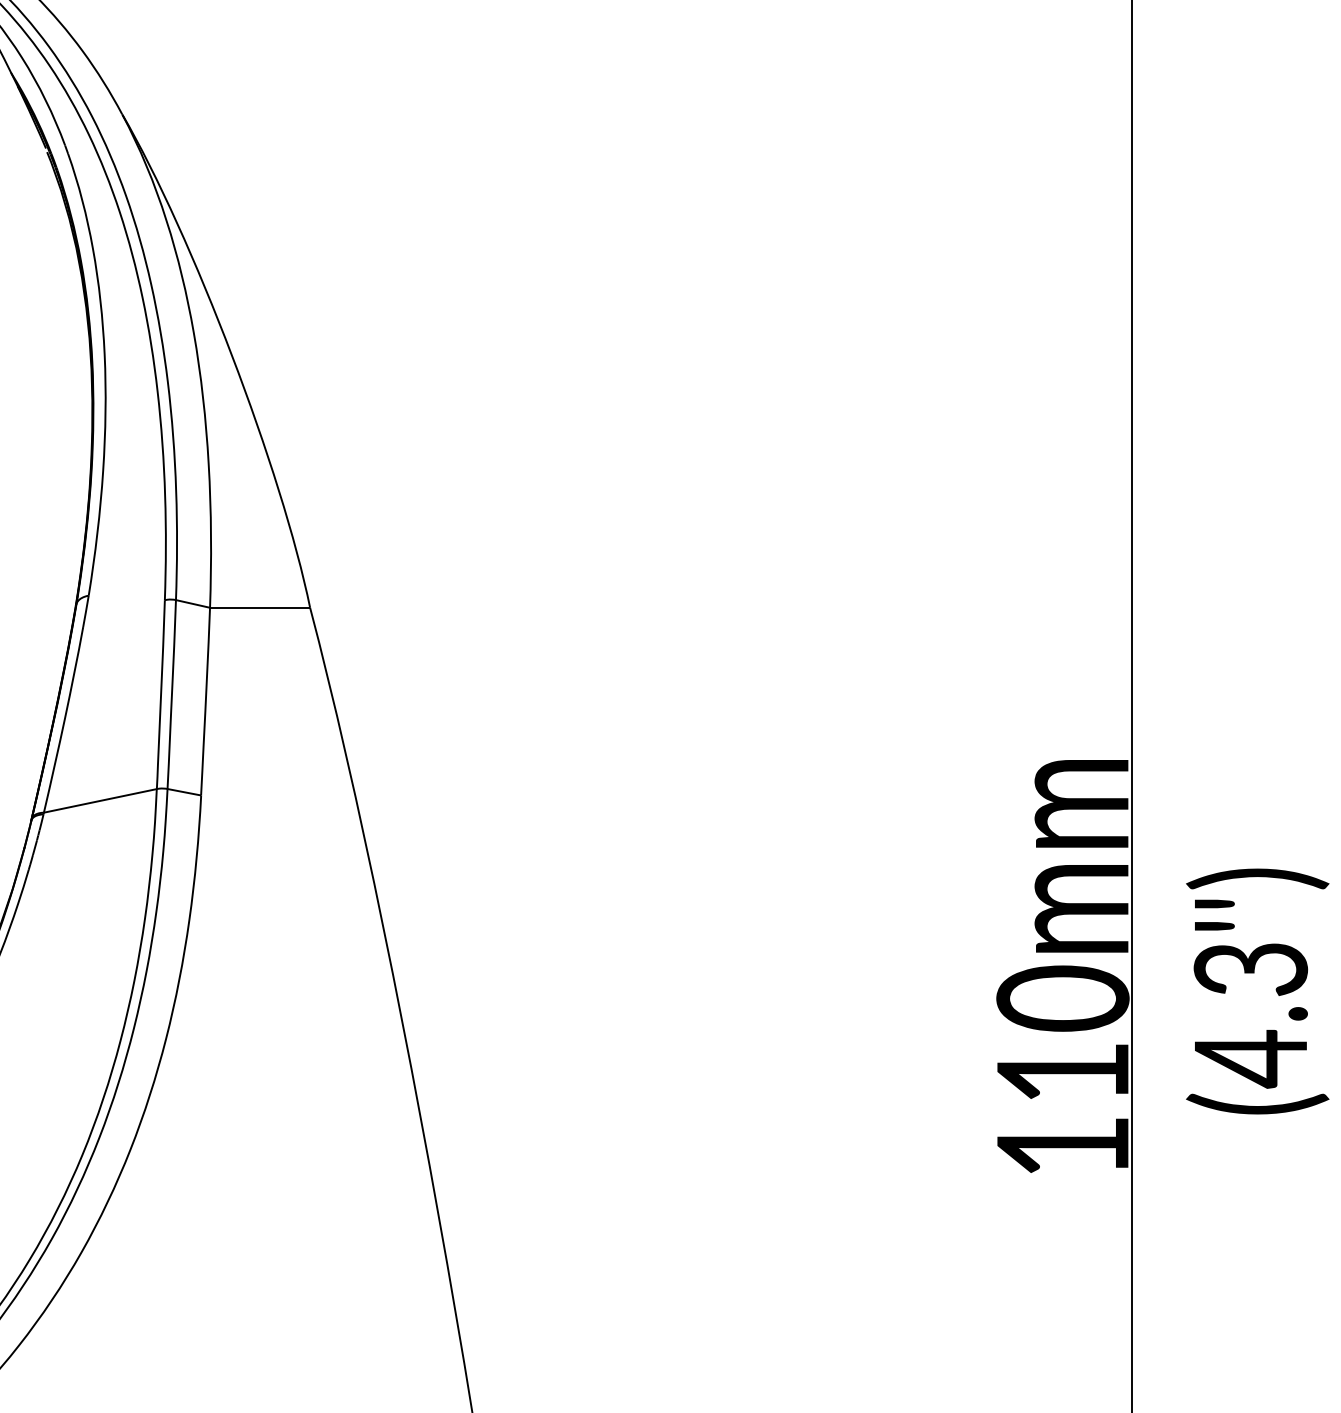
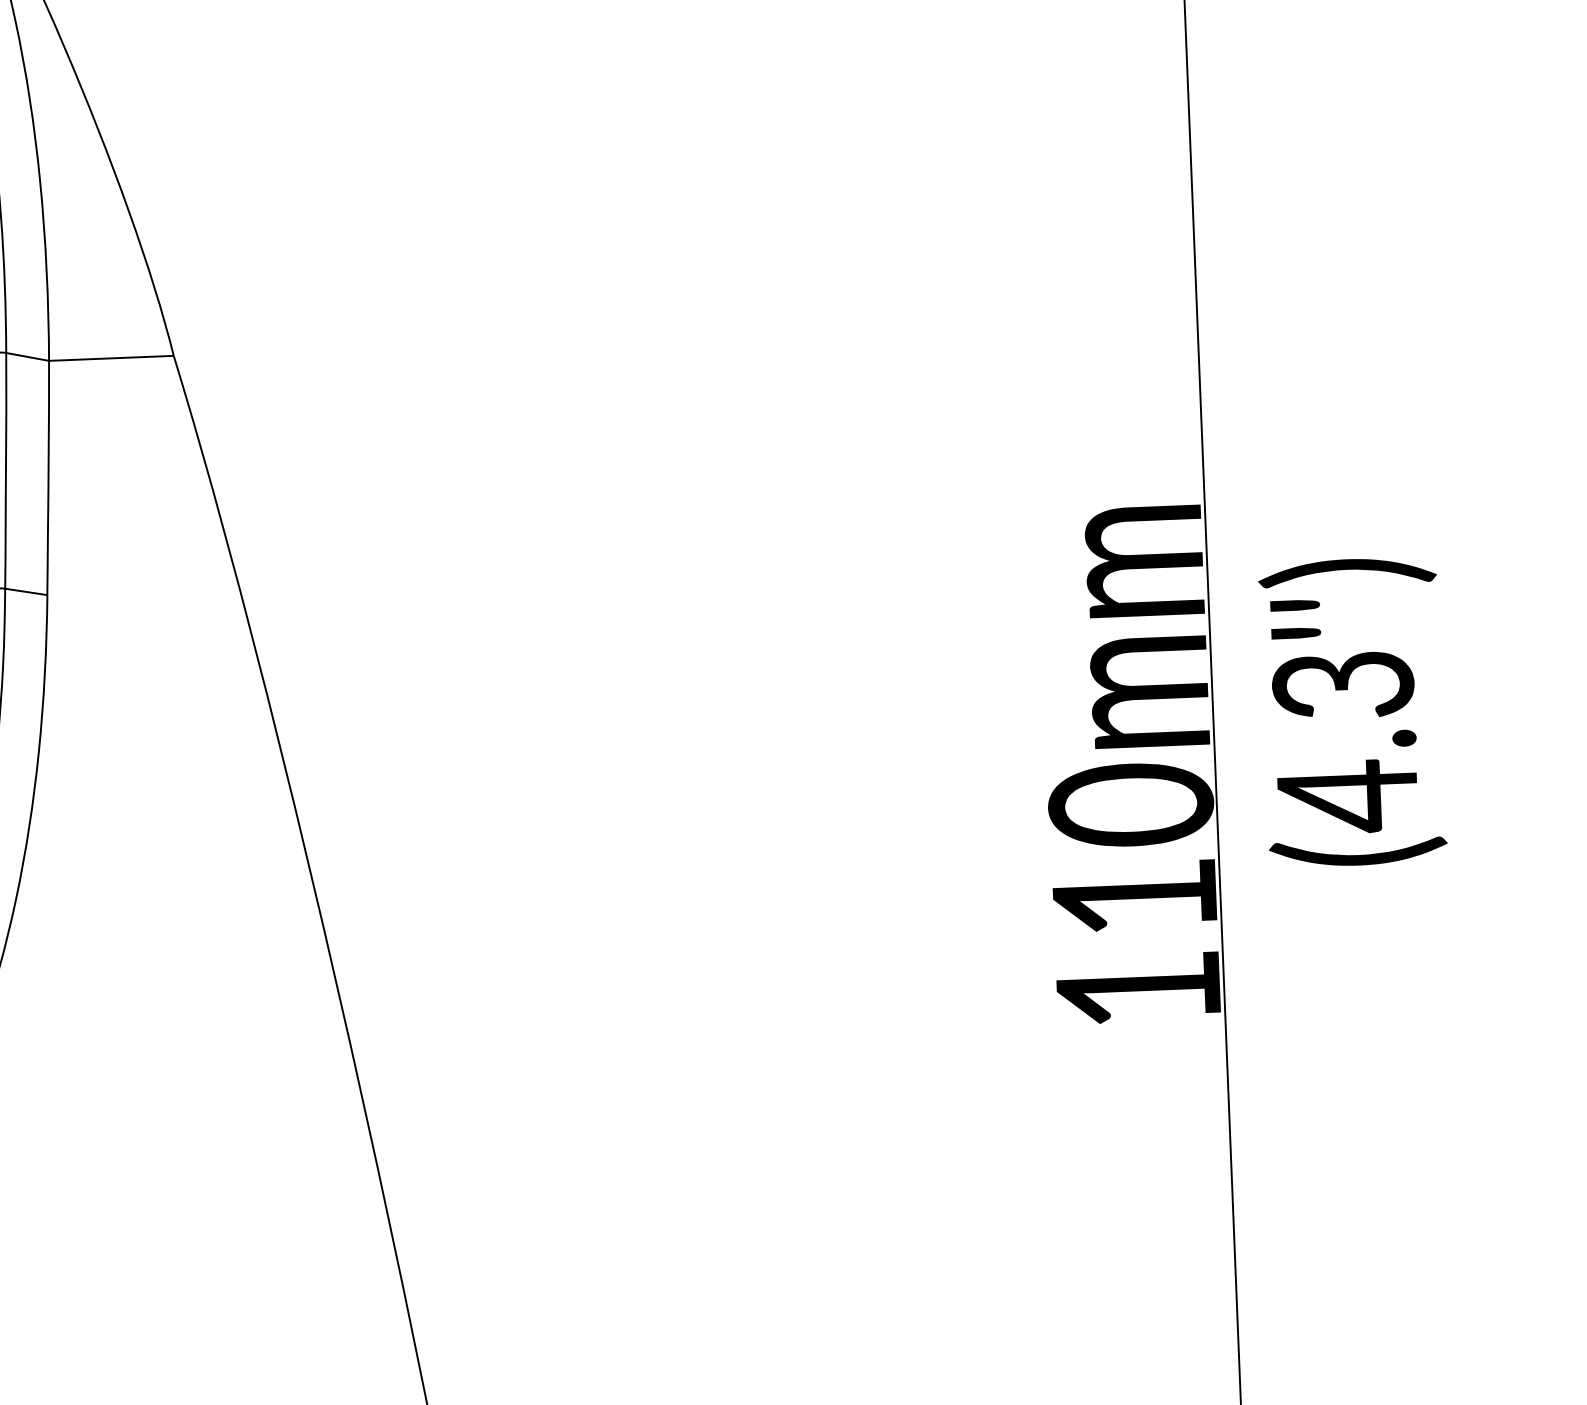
text: (1257, 991) -> (1352, 712), moved

